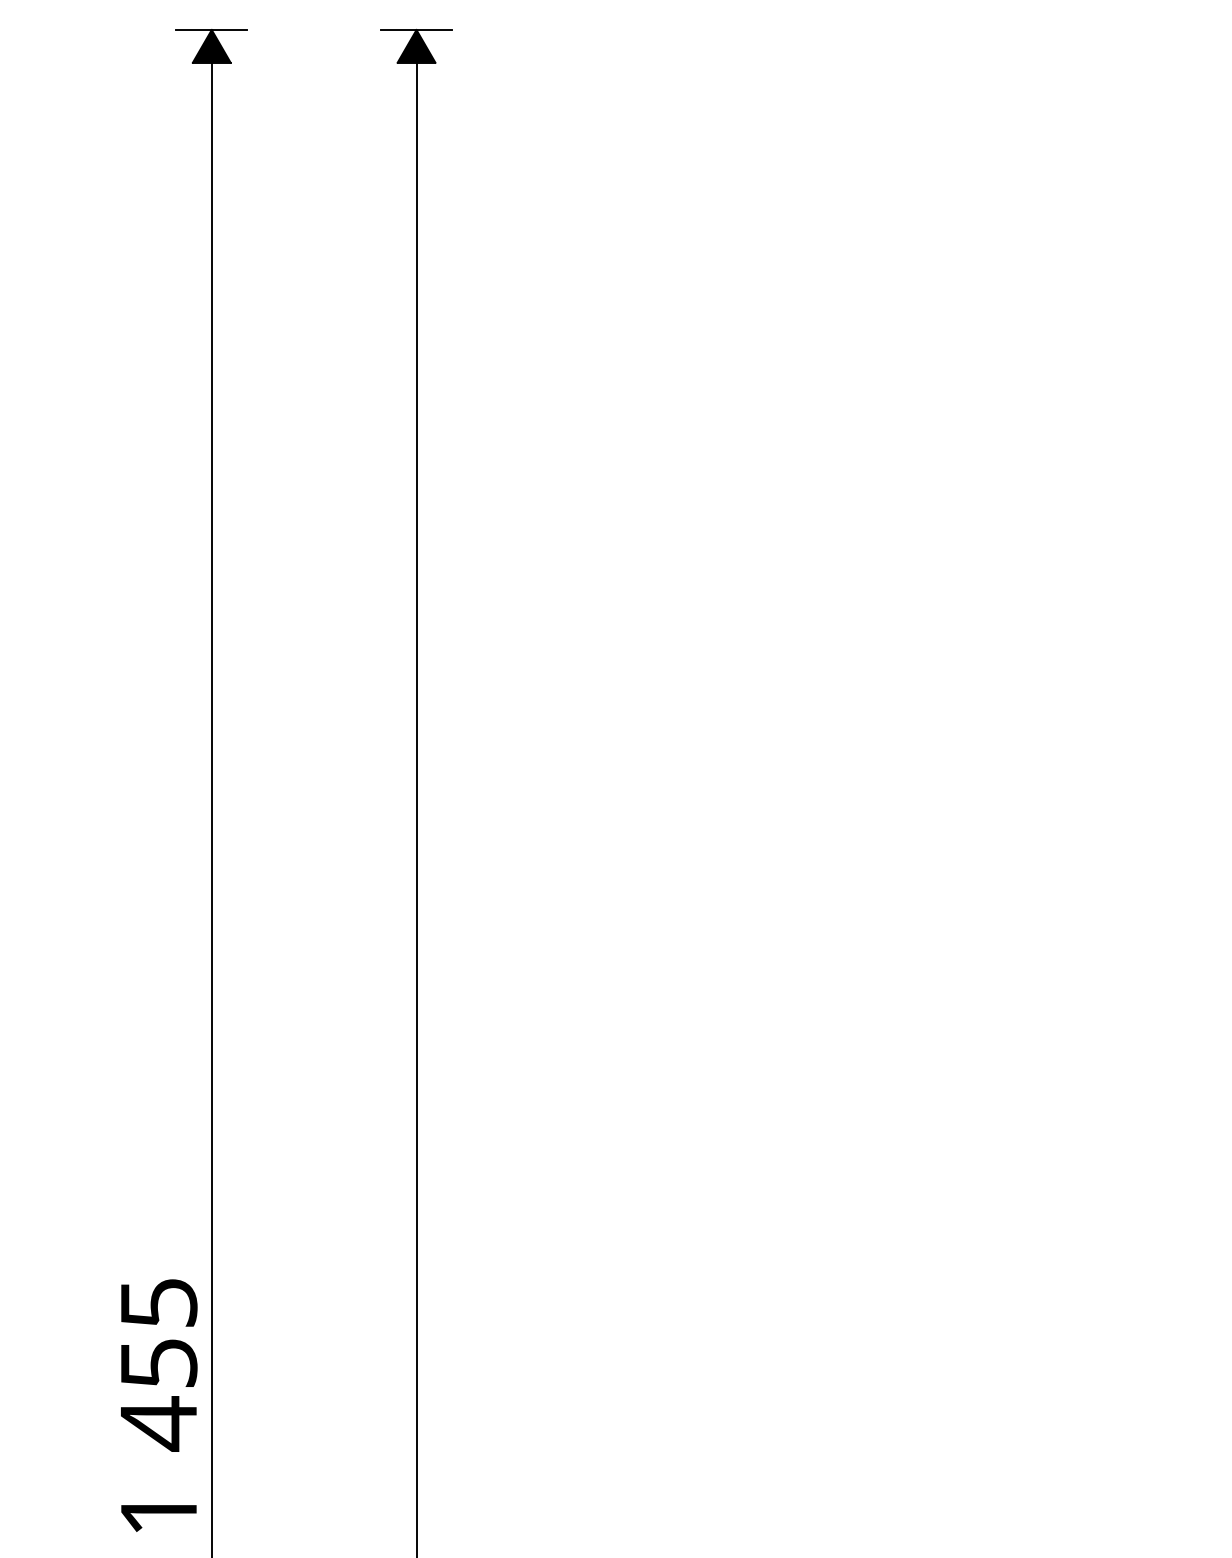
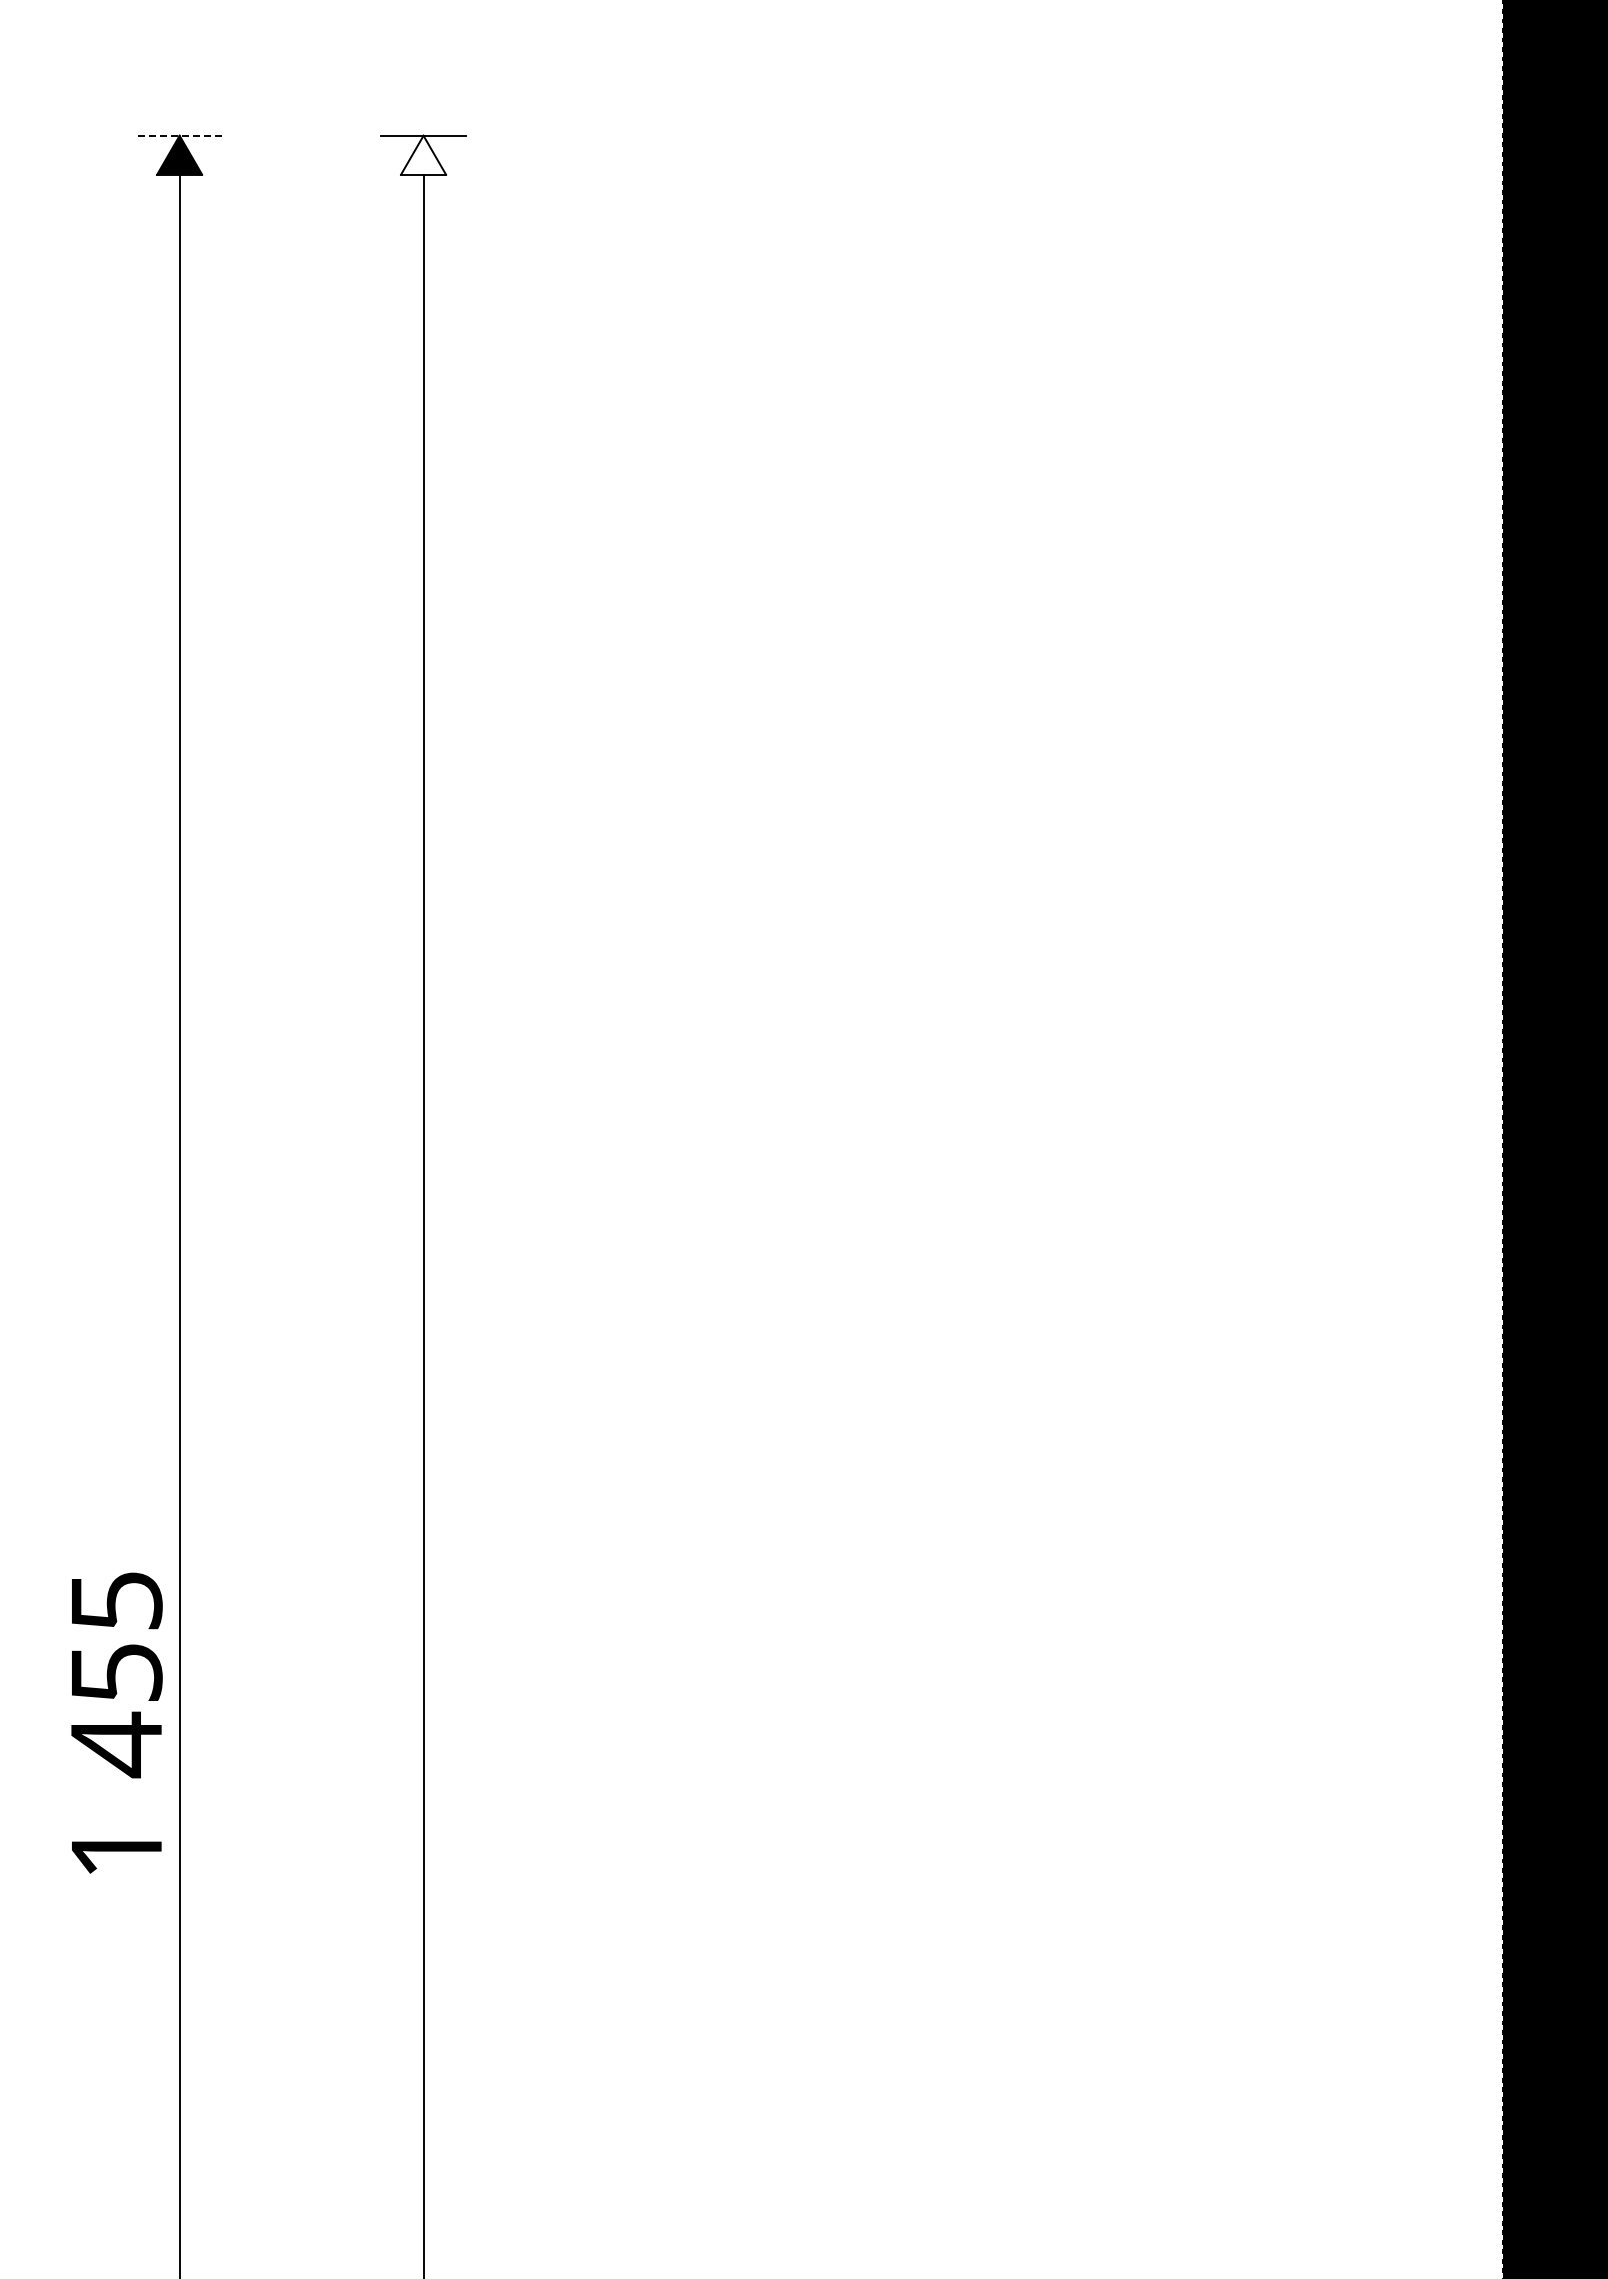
line: (211, 29) -> (179, 135), solid -> dashed
fill: (416, 45) -> (423, 154), removed
text: (158, 1405) -> (116, 1722), moved

